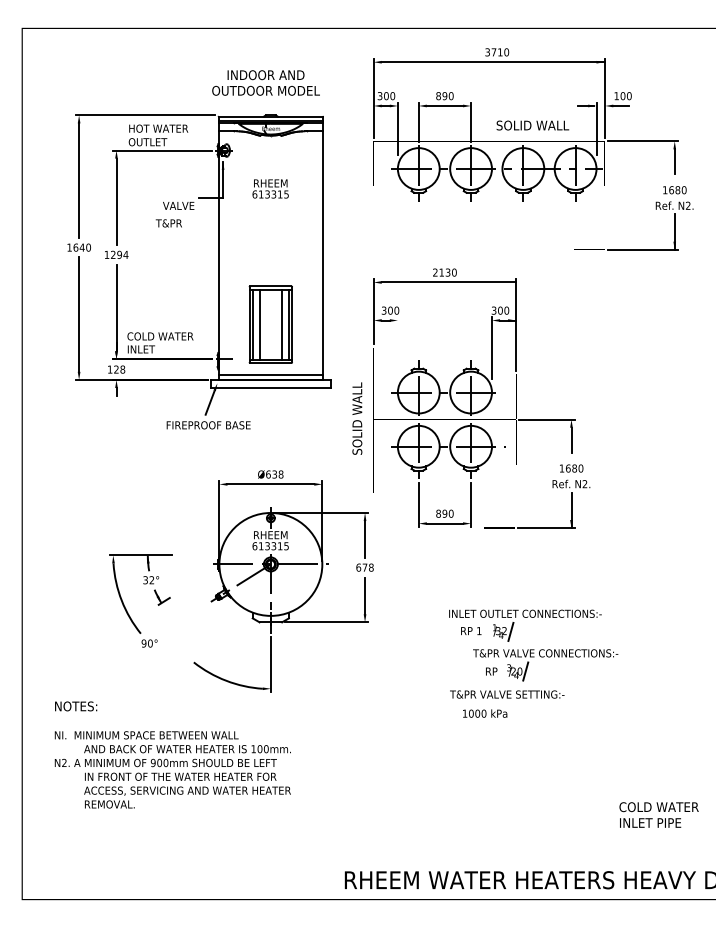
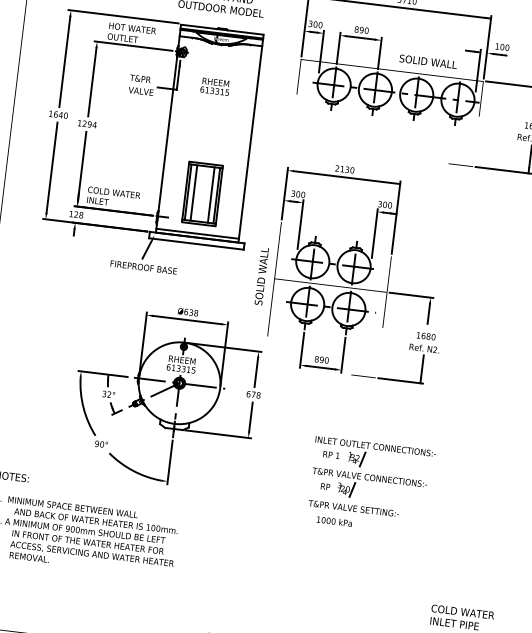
text: (168, 223) -> (140, 78), moved
line: (397, 347) -> (300, 224), added
part: (154, 592) -> (110, 404), moved
part: (543, 657) -> (367, 480), moved

